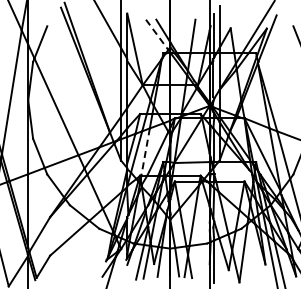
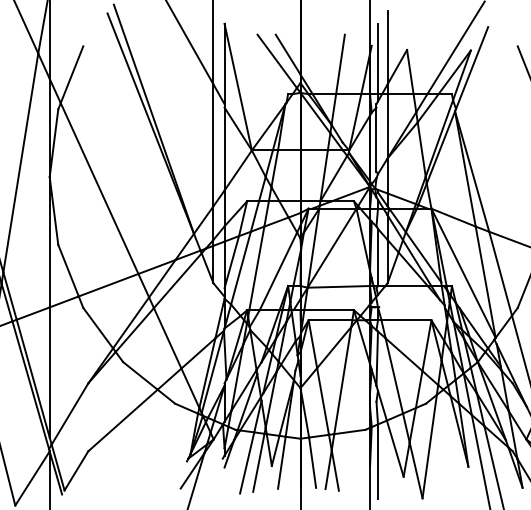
line: (157, 34) -> (277, 60), dashed -> solid
line: (145, 152) -> (256, 269), dashed -> solid

